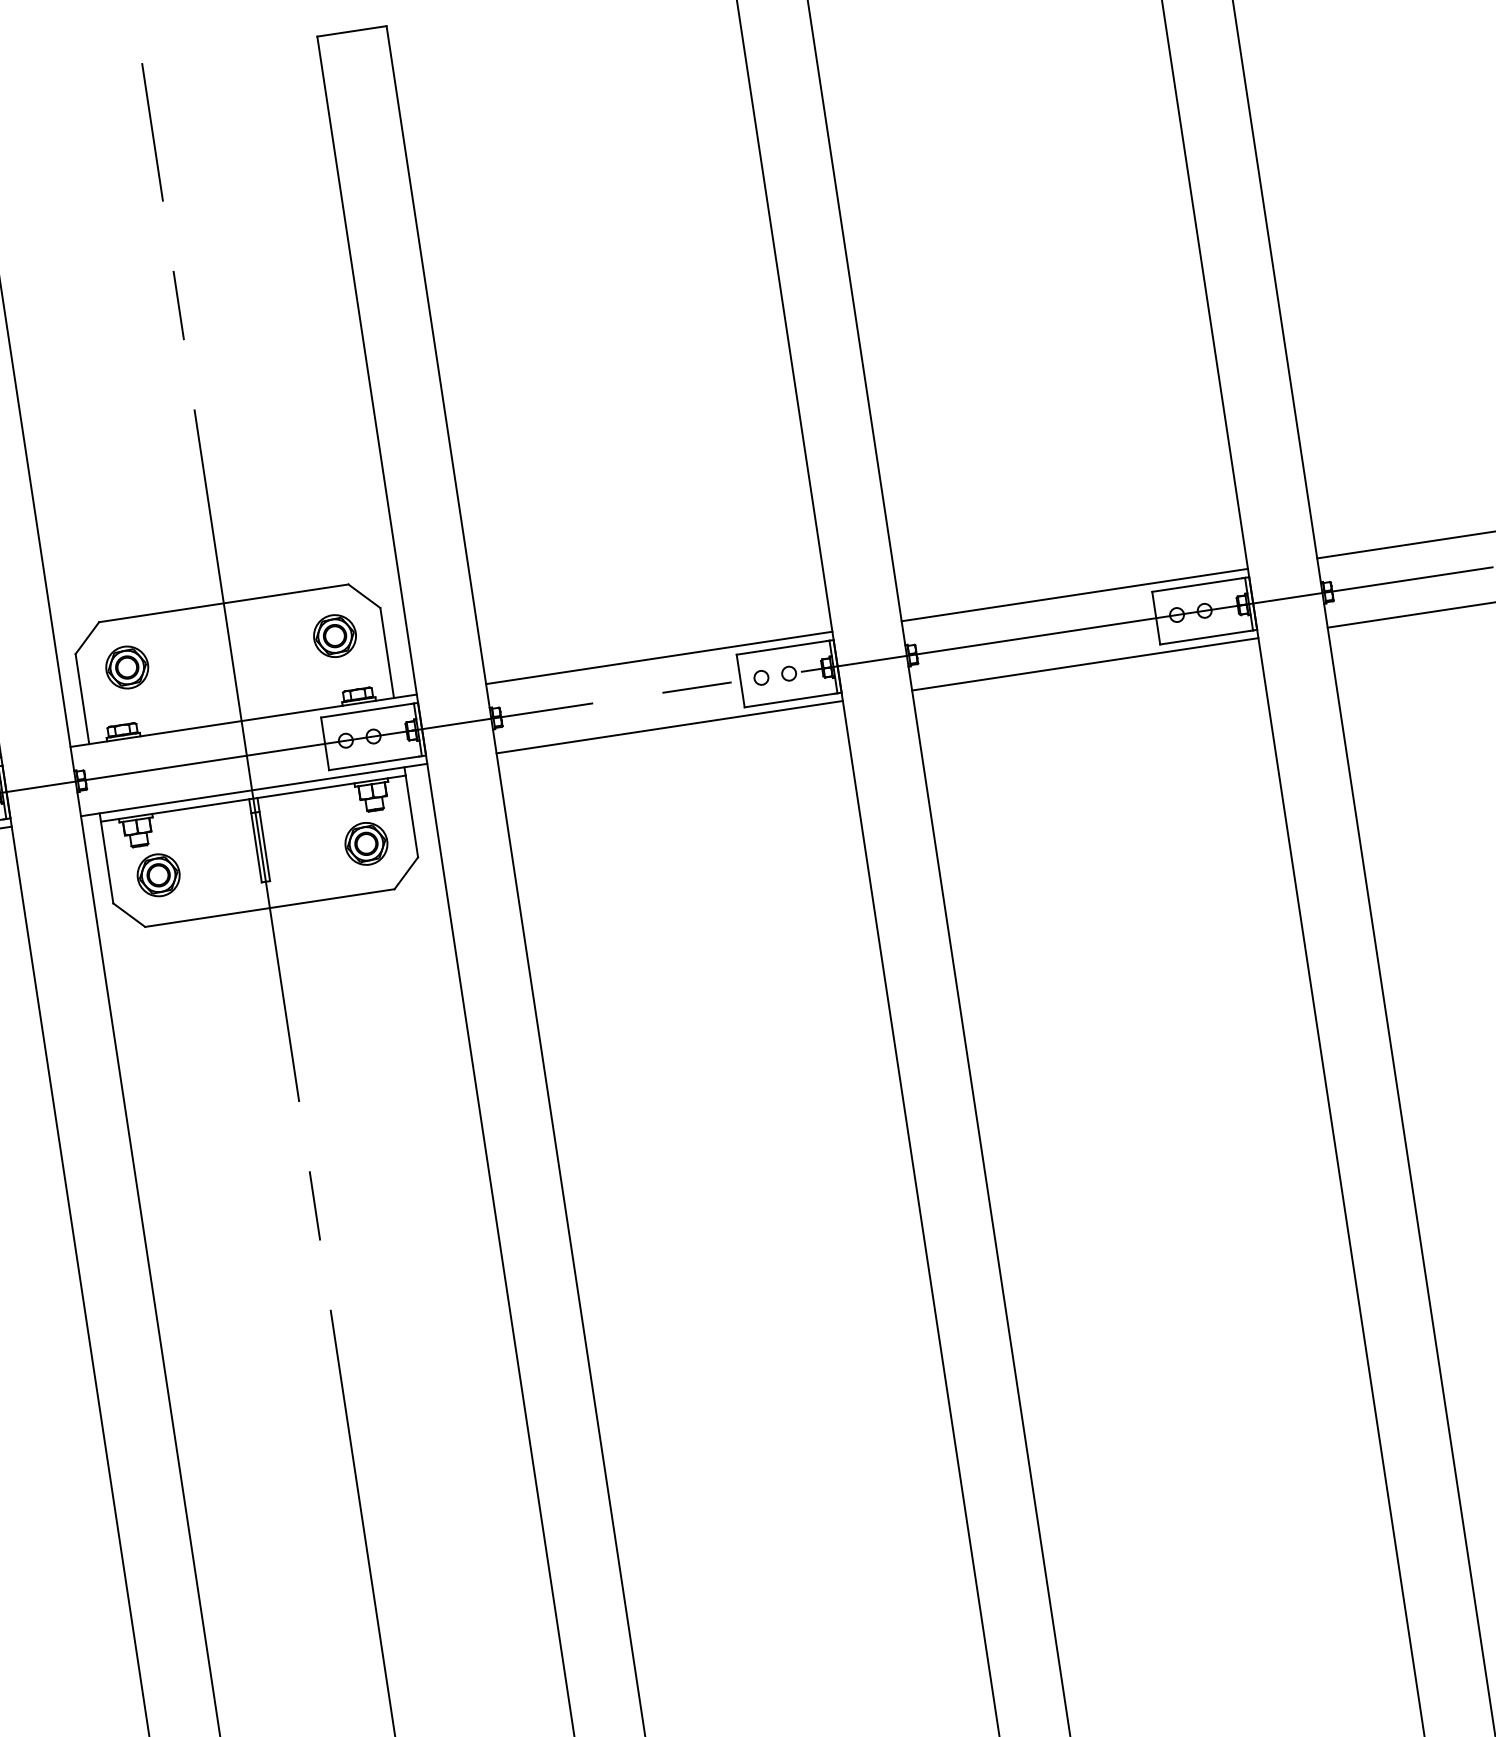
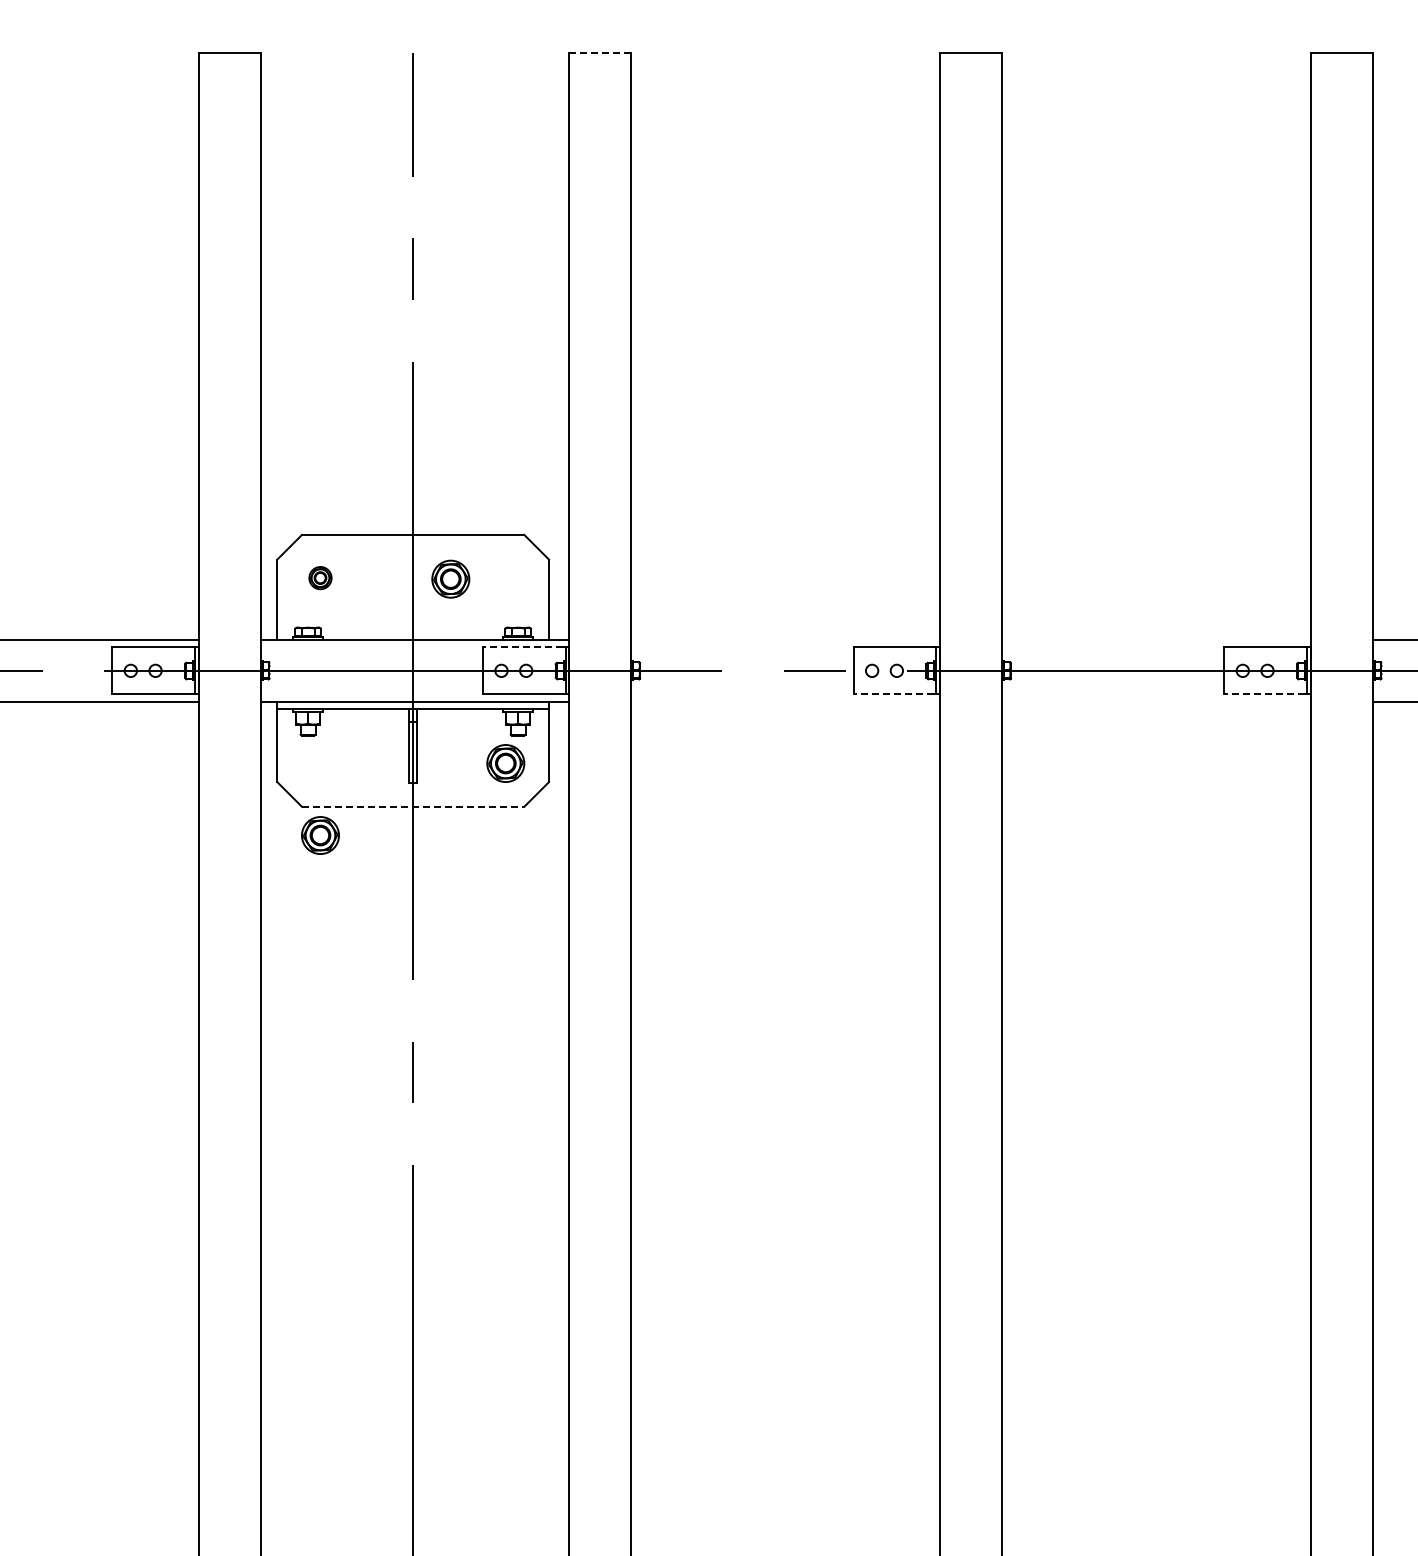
line: (352, 31) -> (600, 53), solid -> dashed
line: (1073, 594) -> (1155, 639), removed
part: (334, 635) -> (450, 578), moved
line: (1204, 638) -> (1263, 694), solid -> dashed
line: (658, 657) -> (785, 639), removed
line: (1084, 664) -> (1155, 701), removed
part: (127, 666) -> (320, 577), size x0.6
line: (789, 700) -> (893, 694), solid -> dashed
line: (365, 710) -> (522, 647), solid -> dashed
line: (669, 726) -> (785, 701), removed
part: (158, 875) -> (320, 835), moved
line: (270, 907) -> (413, 806), solid -> dashed

